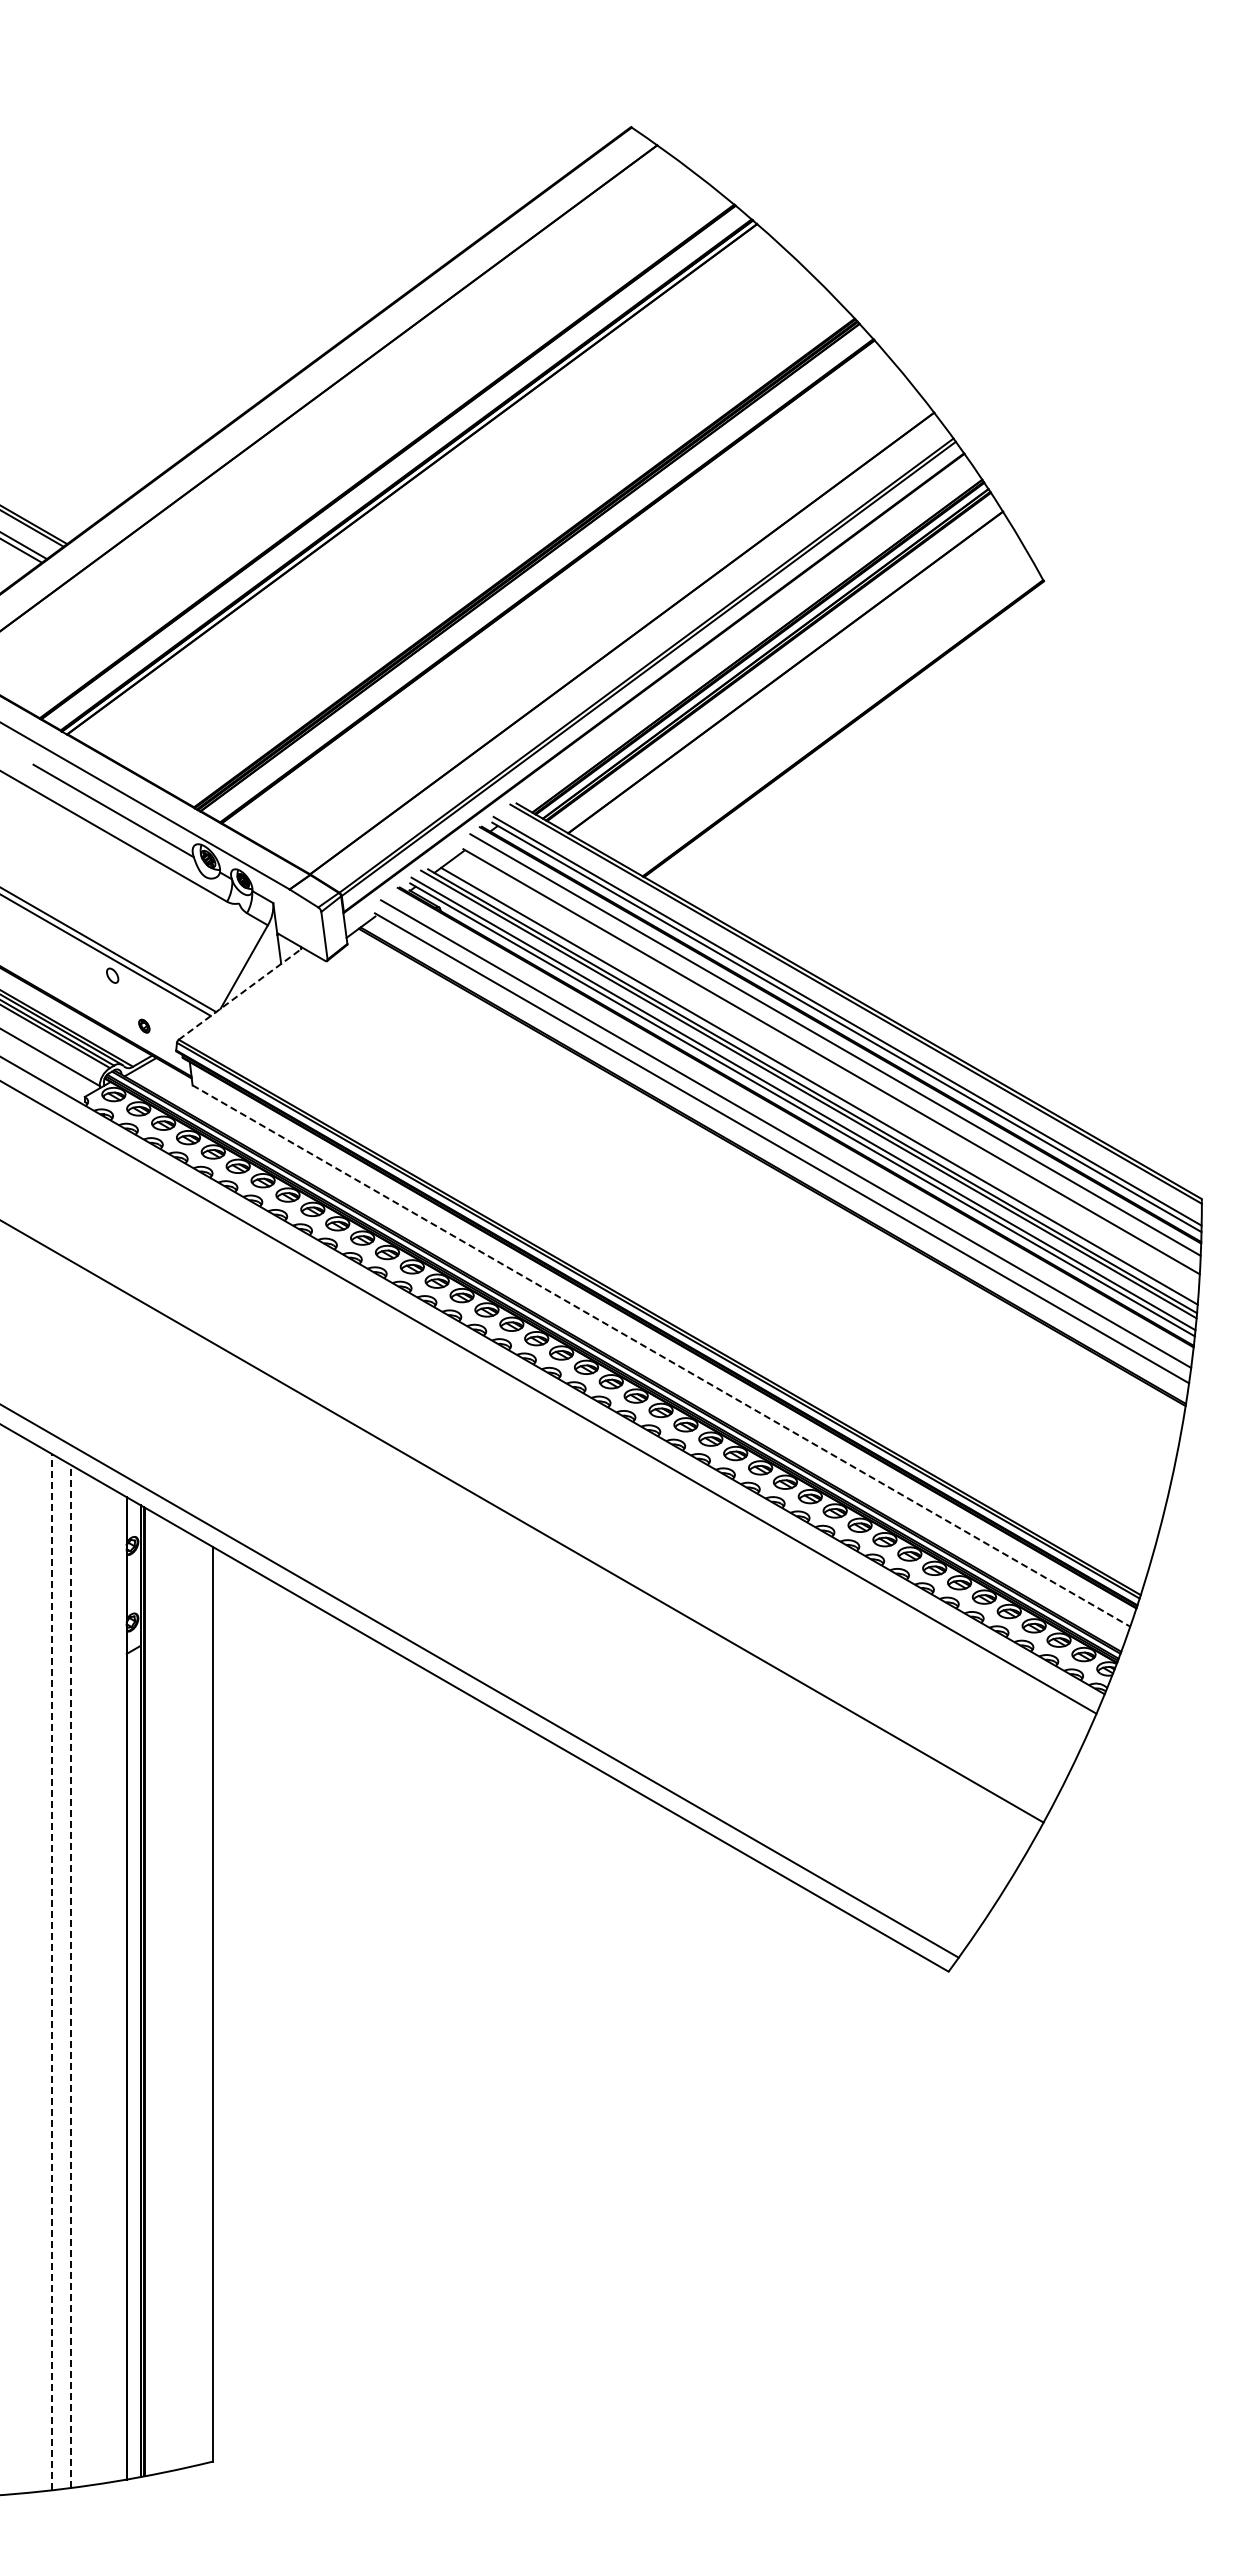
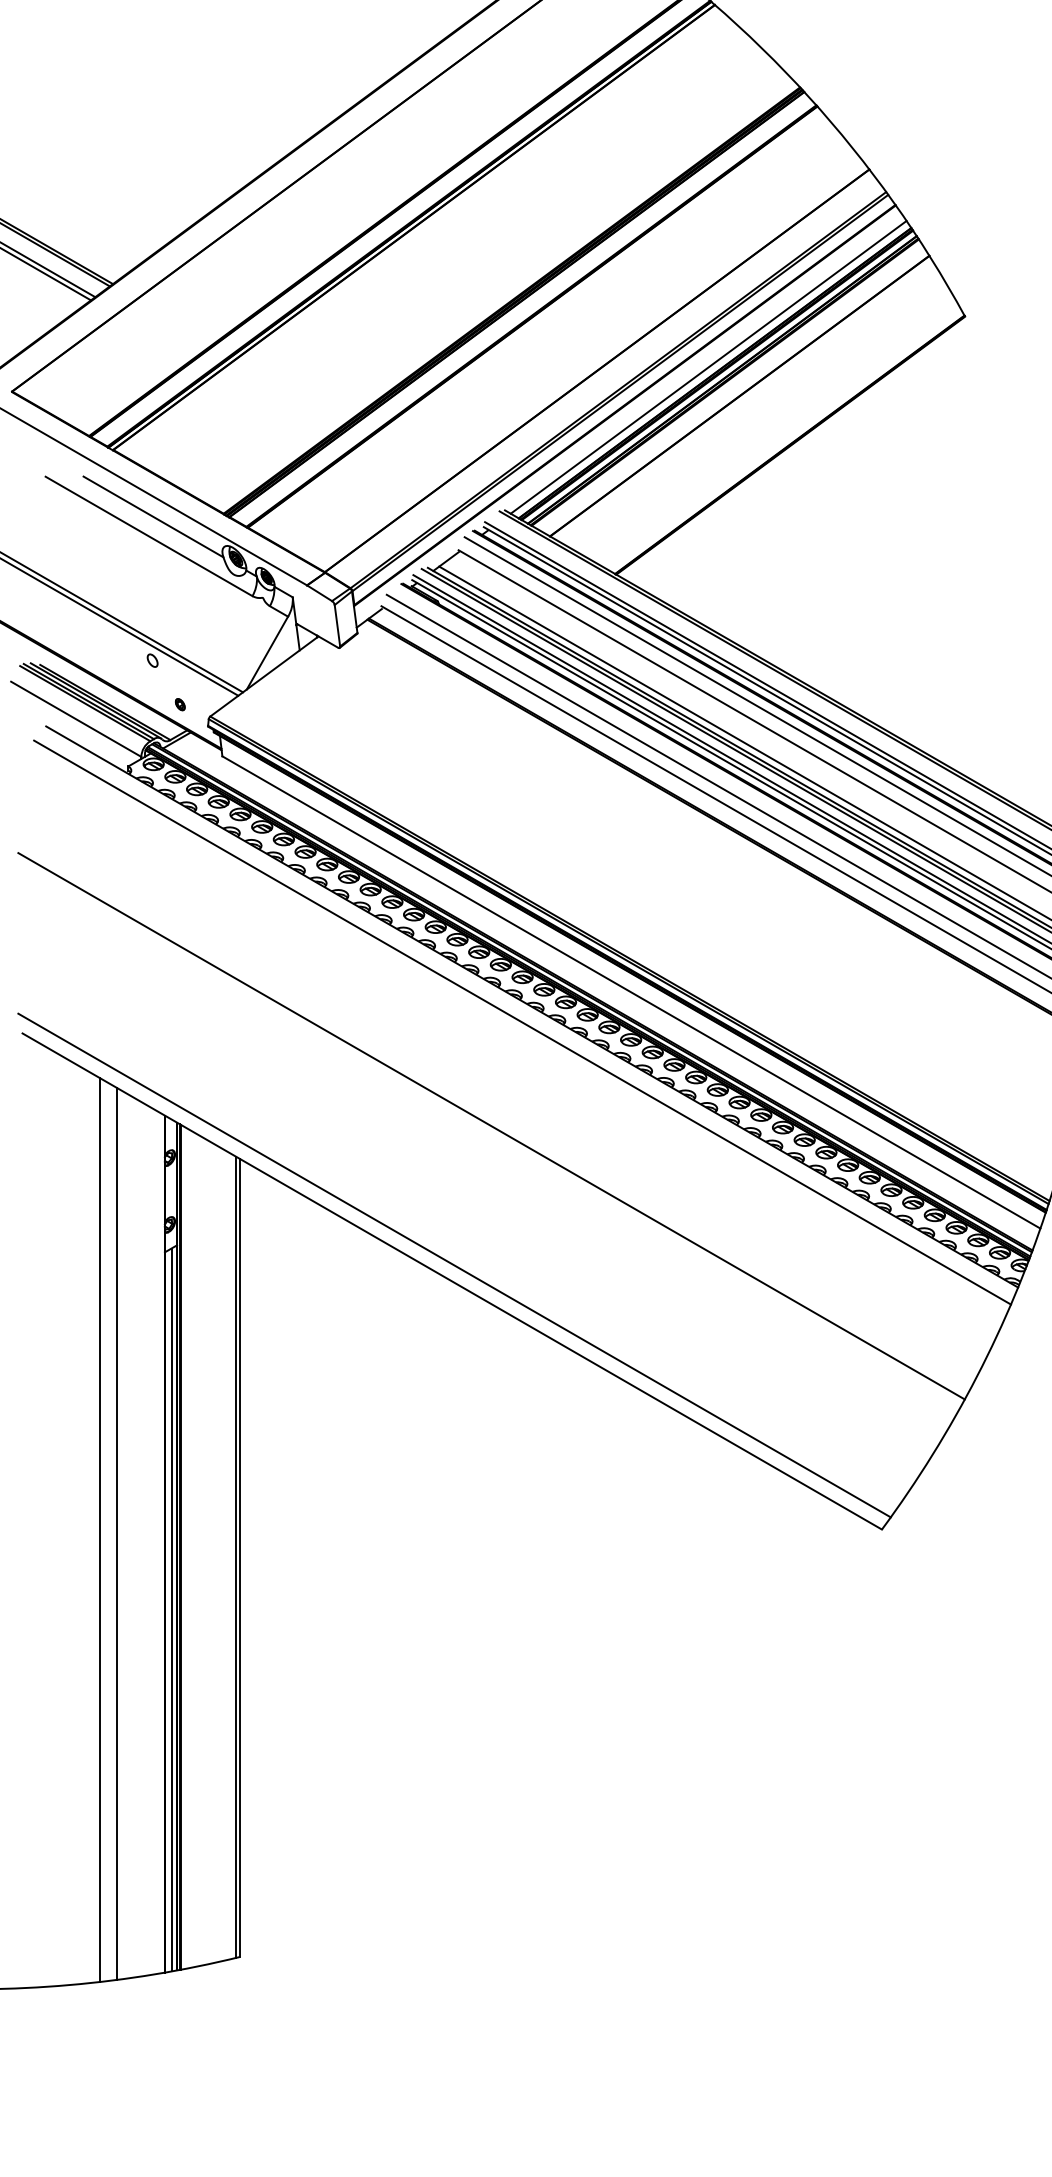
line: (749, 639) -> (708, 367), added
line: (241, 993) -> (265, 676), dashed -> solid
line: (661, 1356) -> (631, 992), dashed -> solid
line: (52, 1971) -> (100, 1529), dashed -> solid
line: (71, 1976) -> (116, 1533), dashed -> solid
line: (208, 2003) -> (236, 1557), added
line: (134, 2063) -> (171, 1609), added

